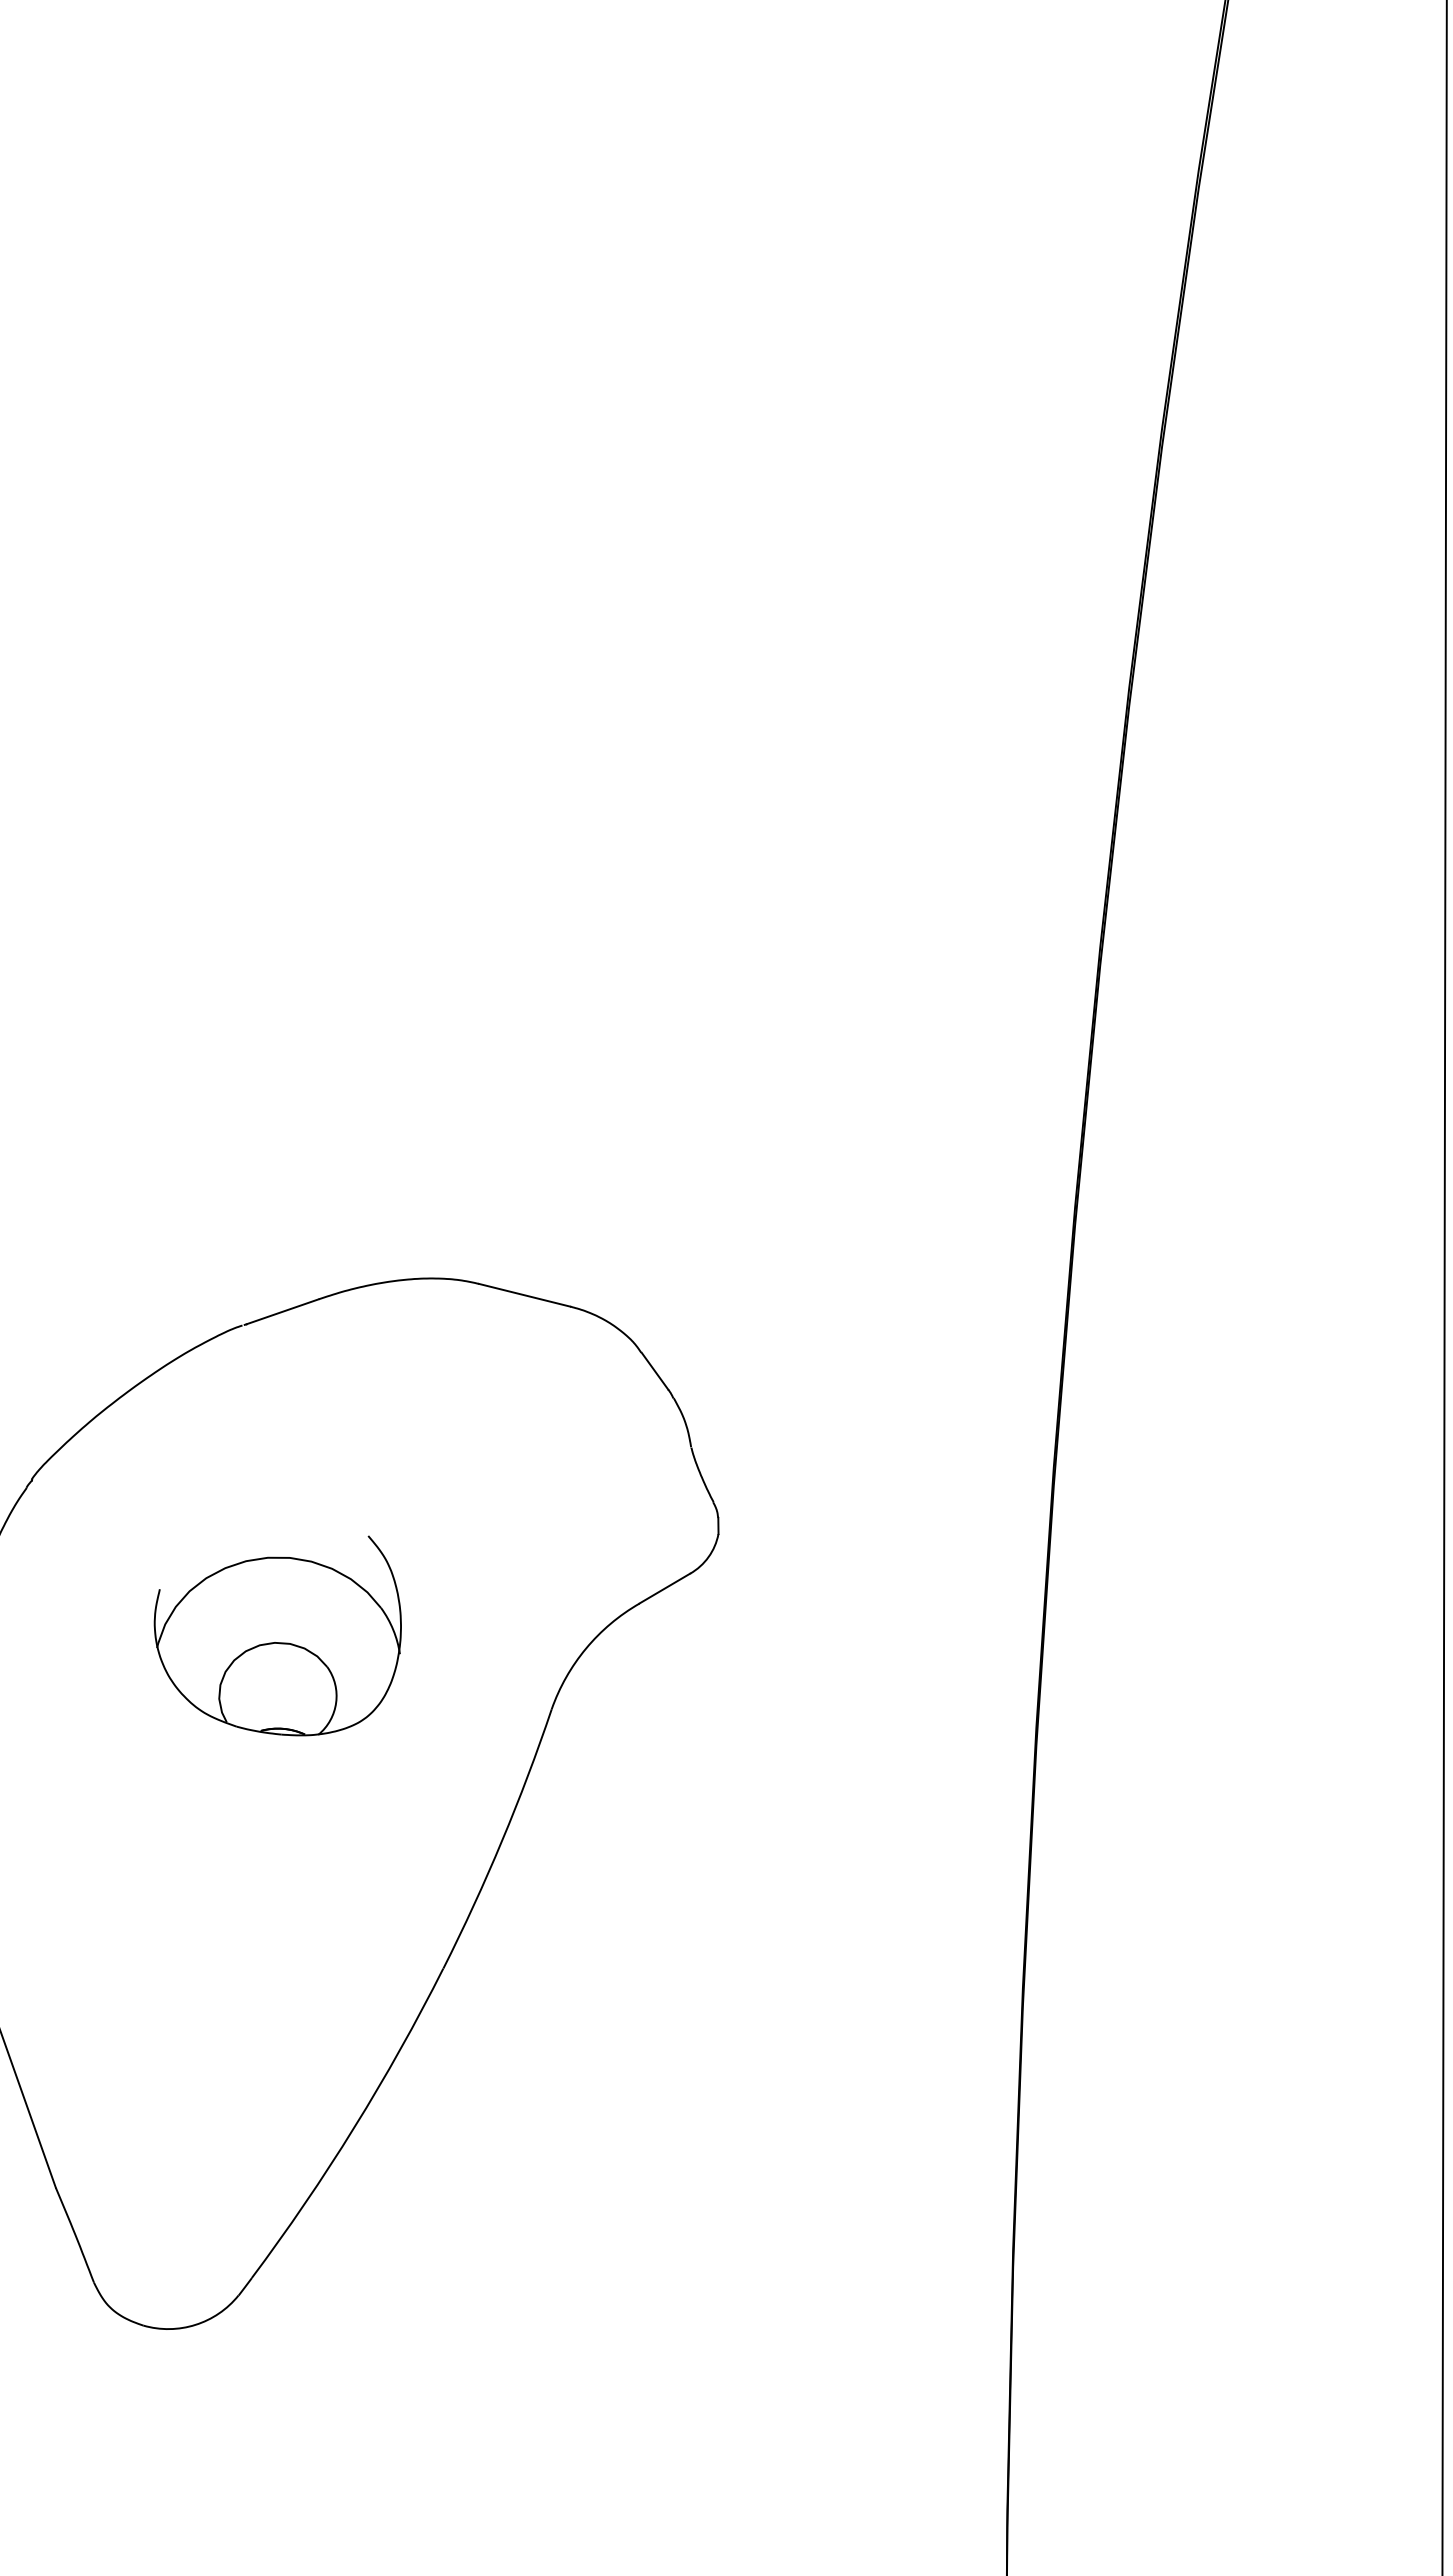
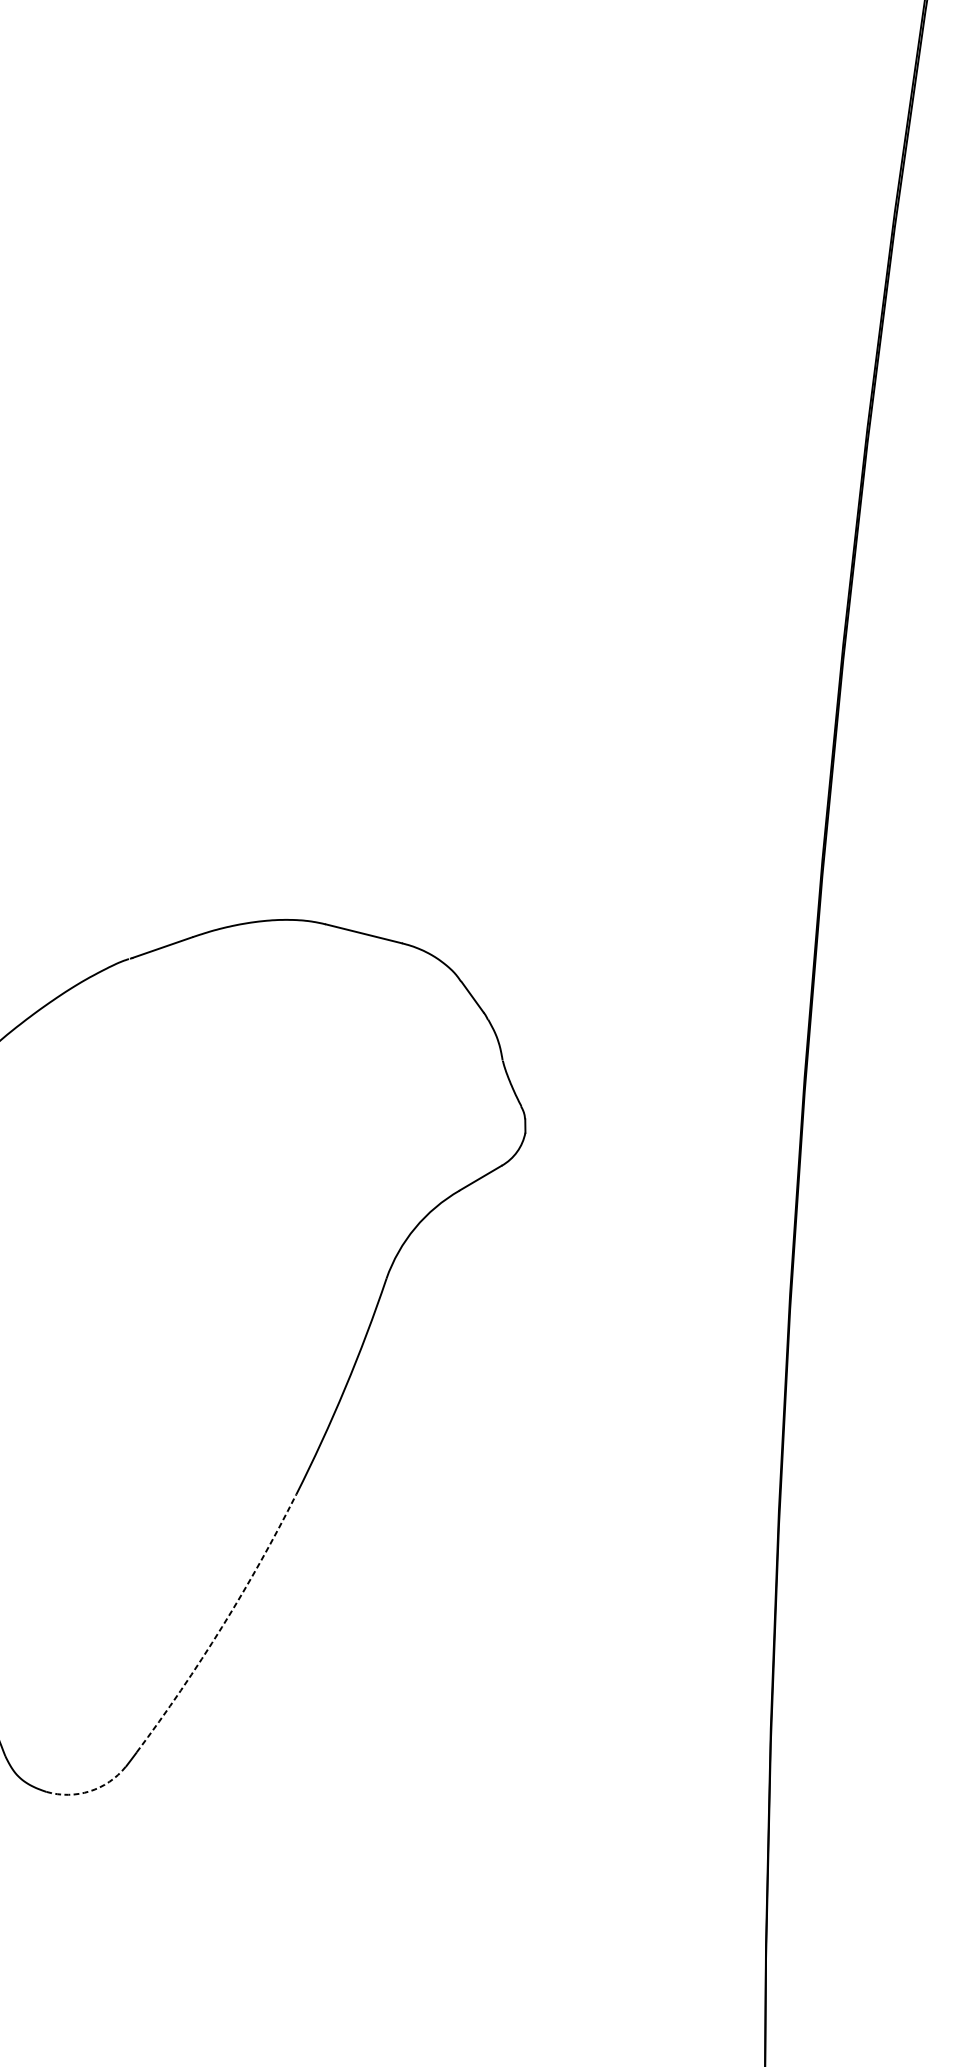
part: (277, 1635) -> (158, 1217), removed
arc: (354, 2127) -> (222, 1626), solid -> dashed
arc: (195, 2324) -> (89, 1790), solid -> dashed

